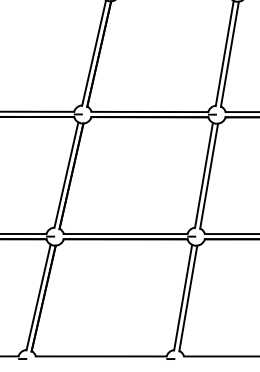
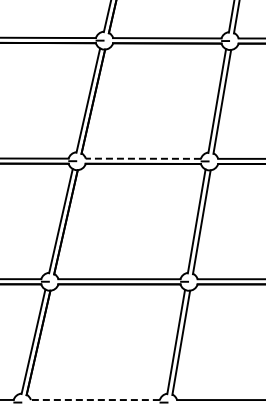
line: (150, 111) -> (143, 158), solid -> dashed
line: (101, 356) -> (95, 400), solid -> dashed

